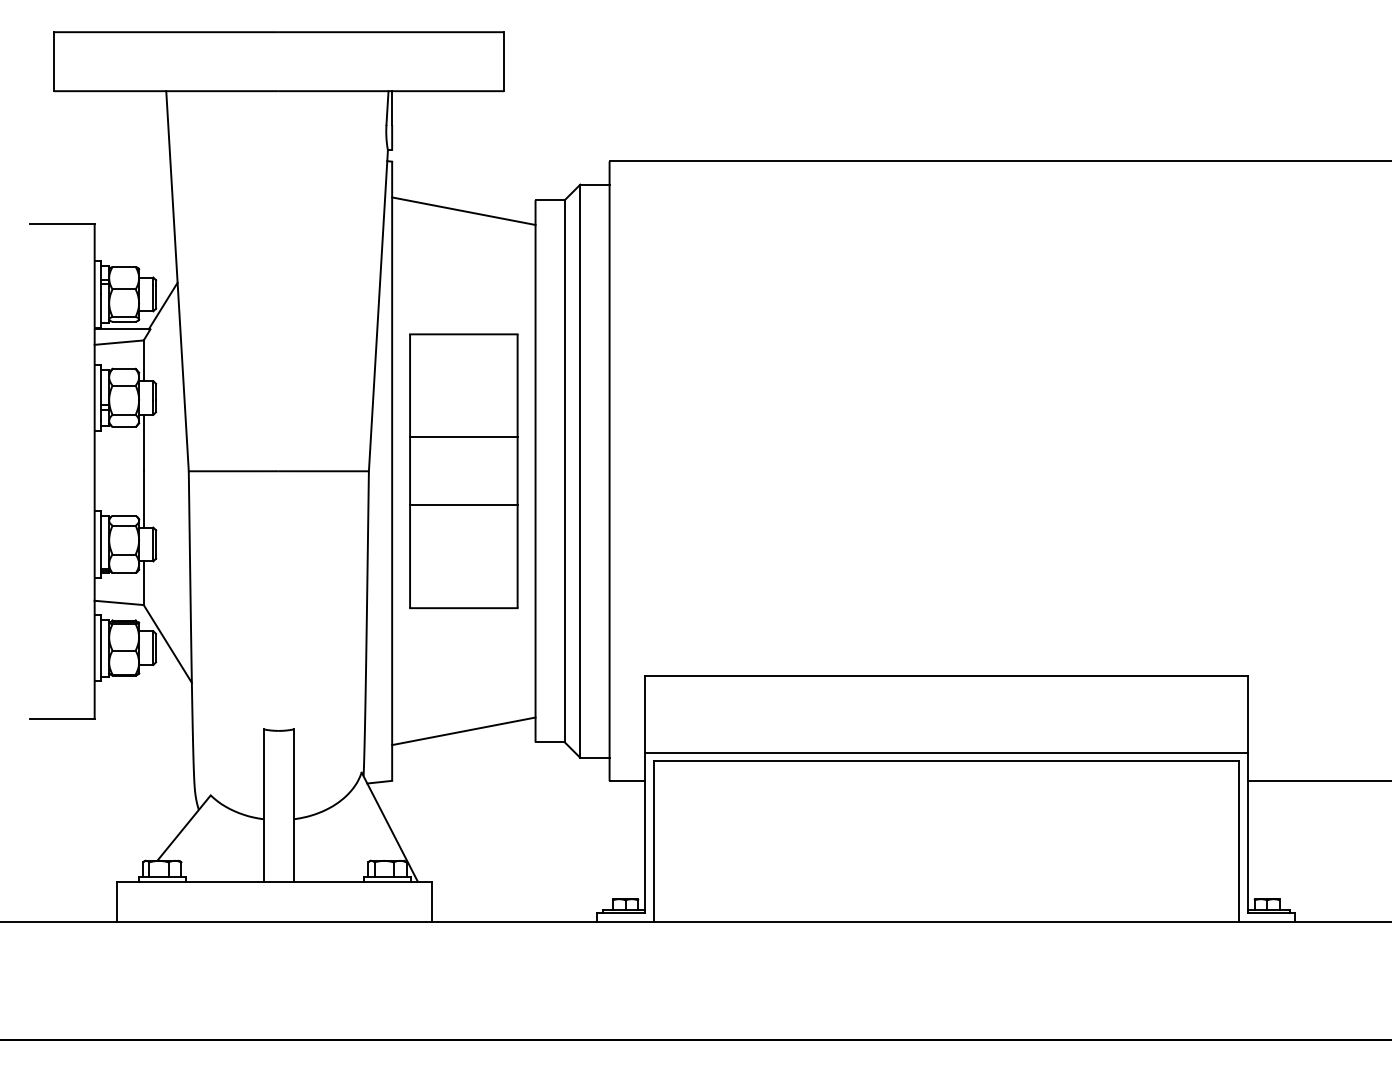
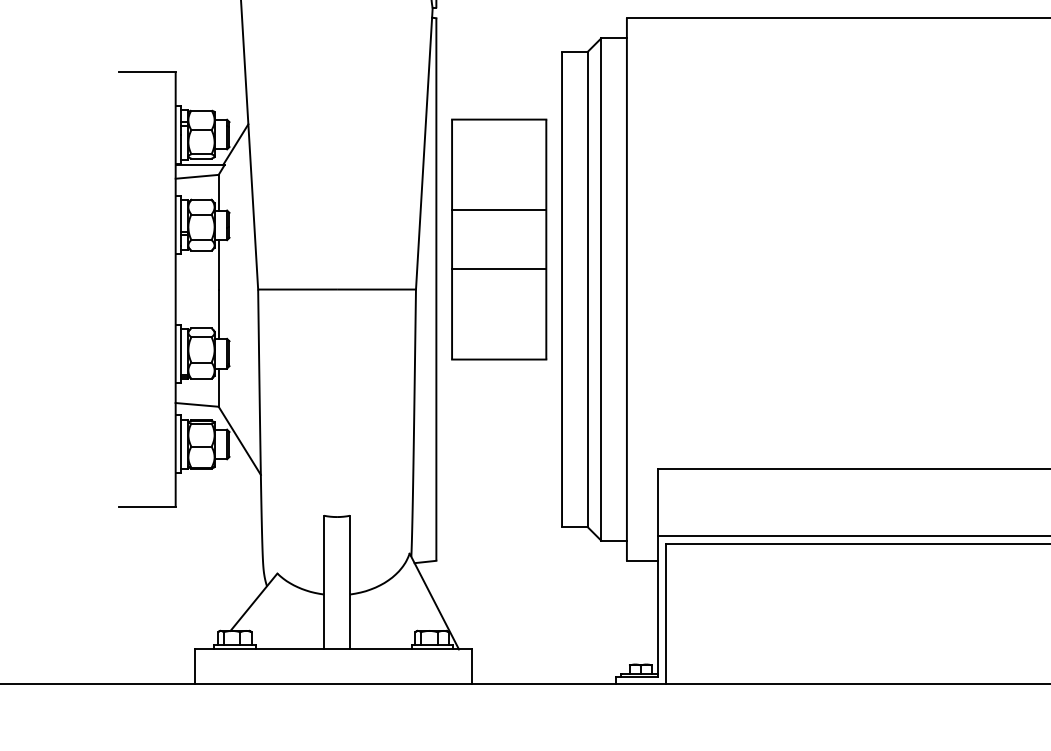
line: (463, 210) -> (498, 61), removed
part: (463, 471) -> (498, 239), moved
line: (463, 731) -> (498, 517), removed

